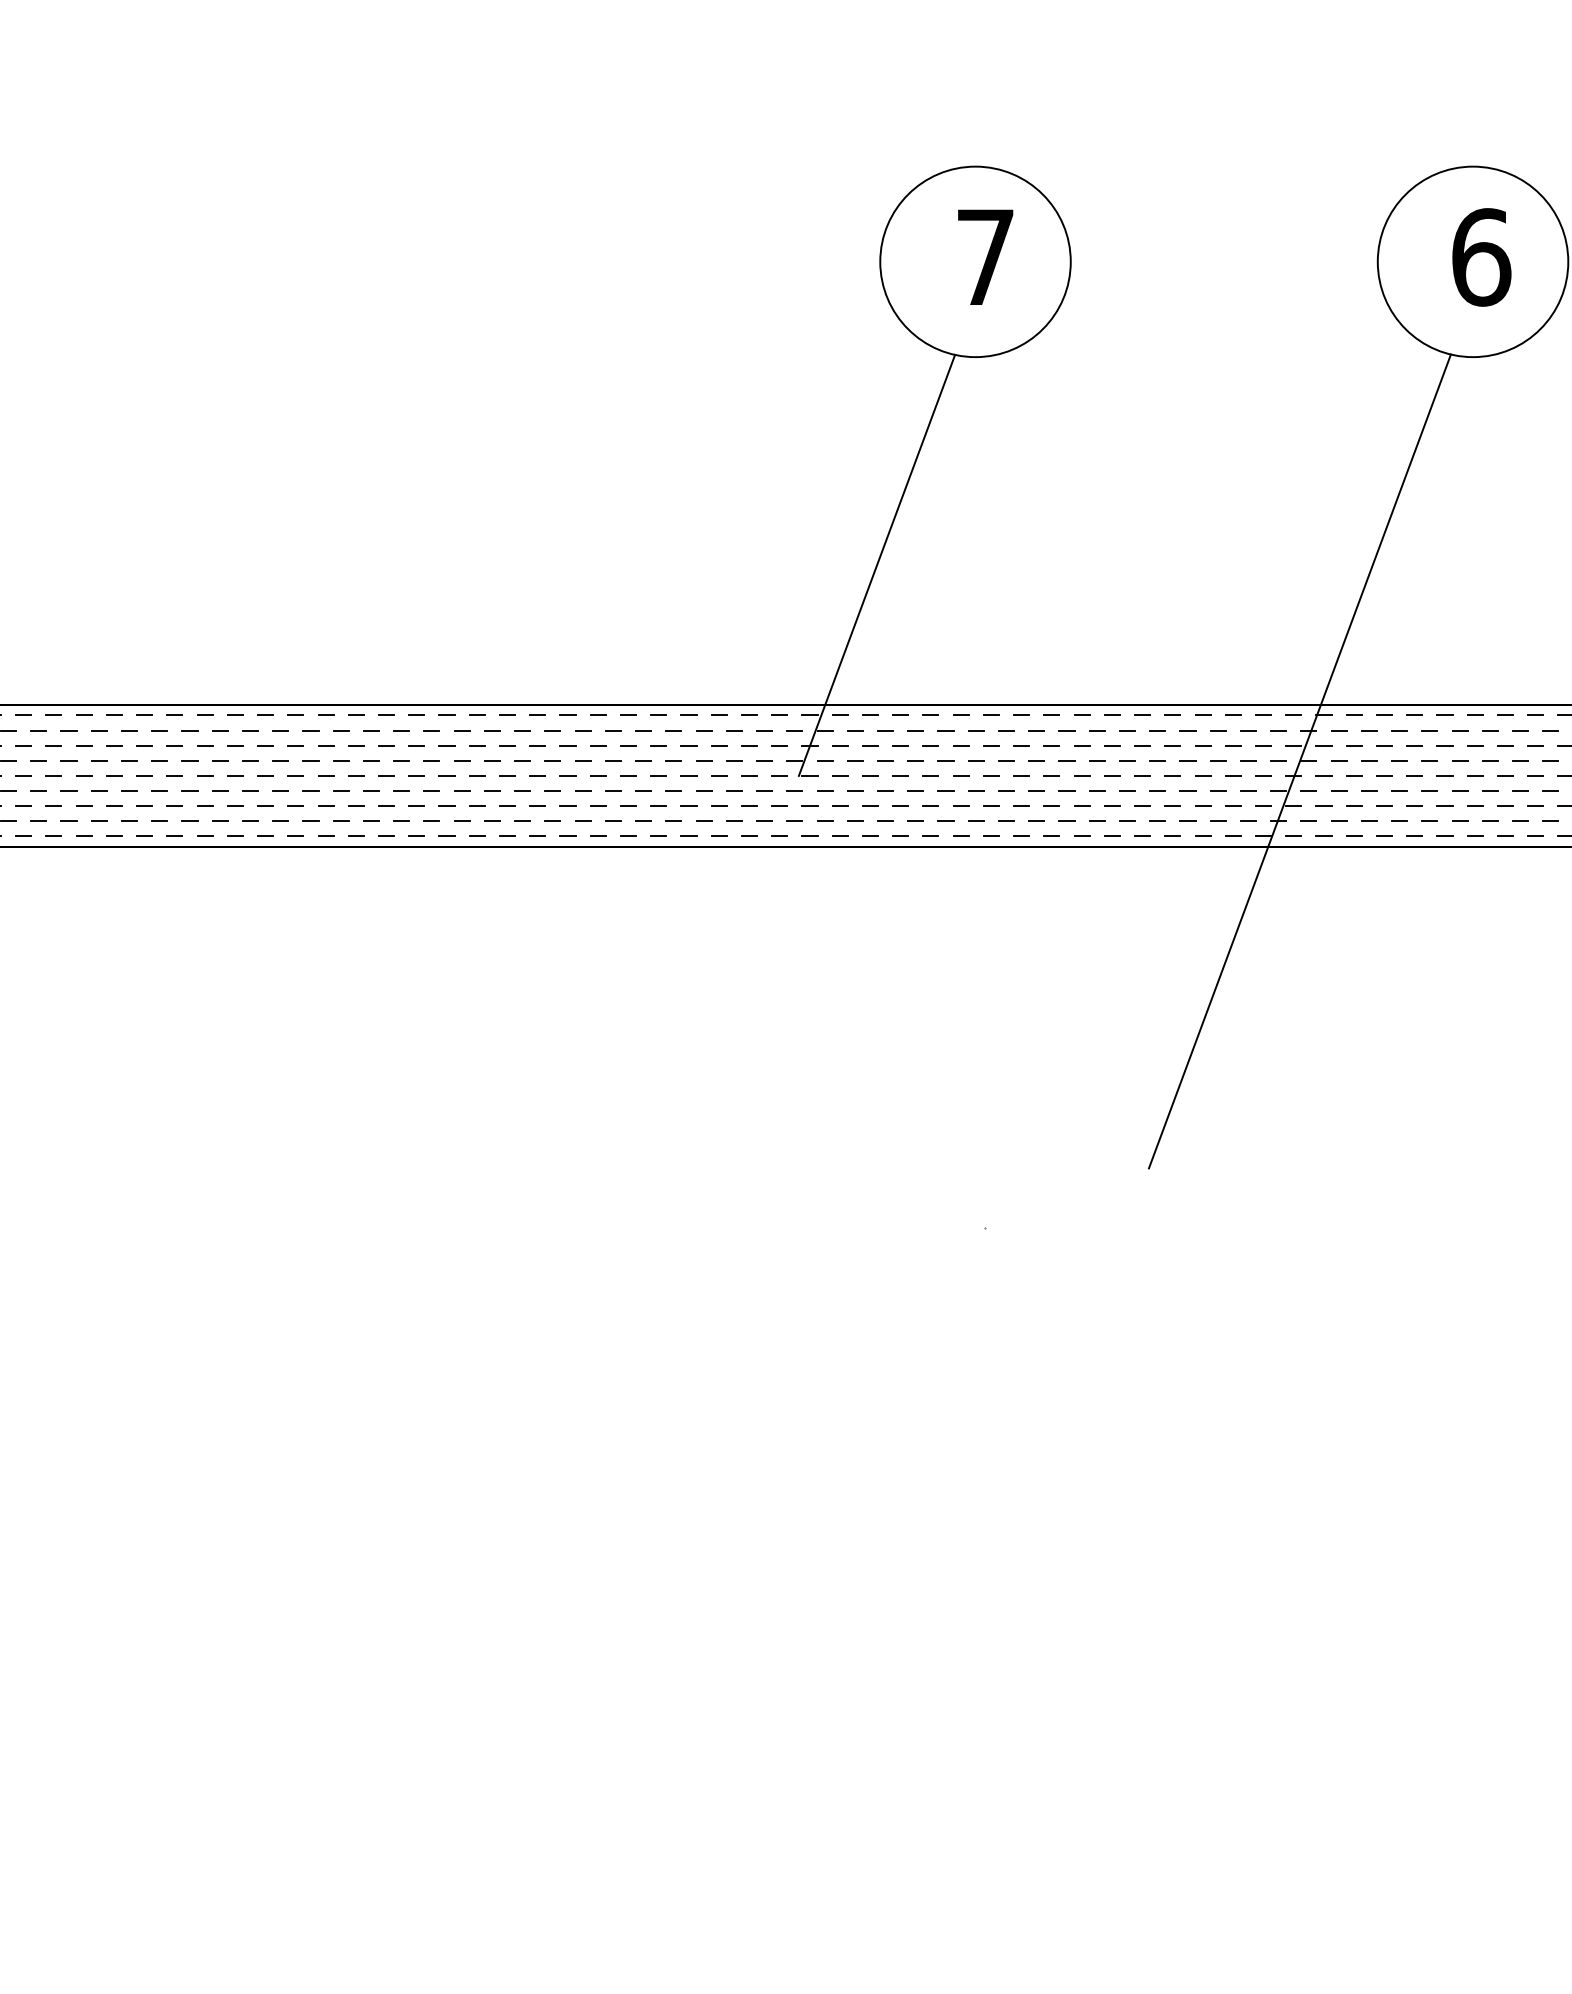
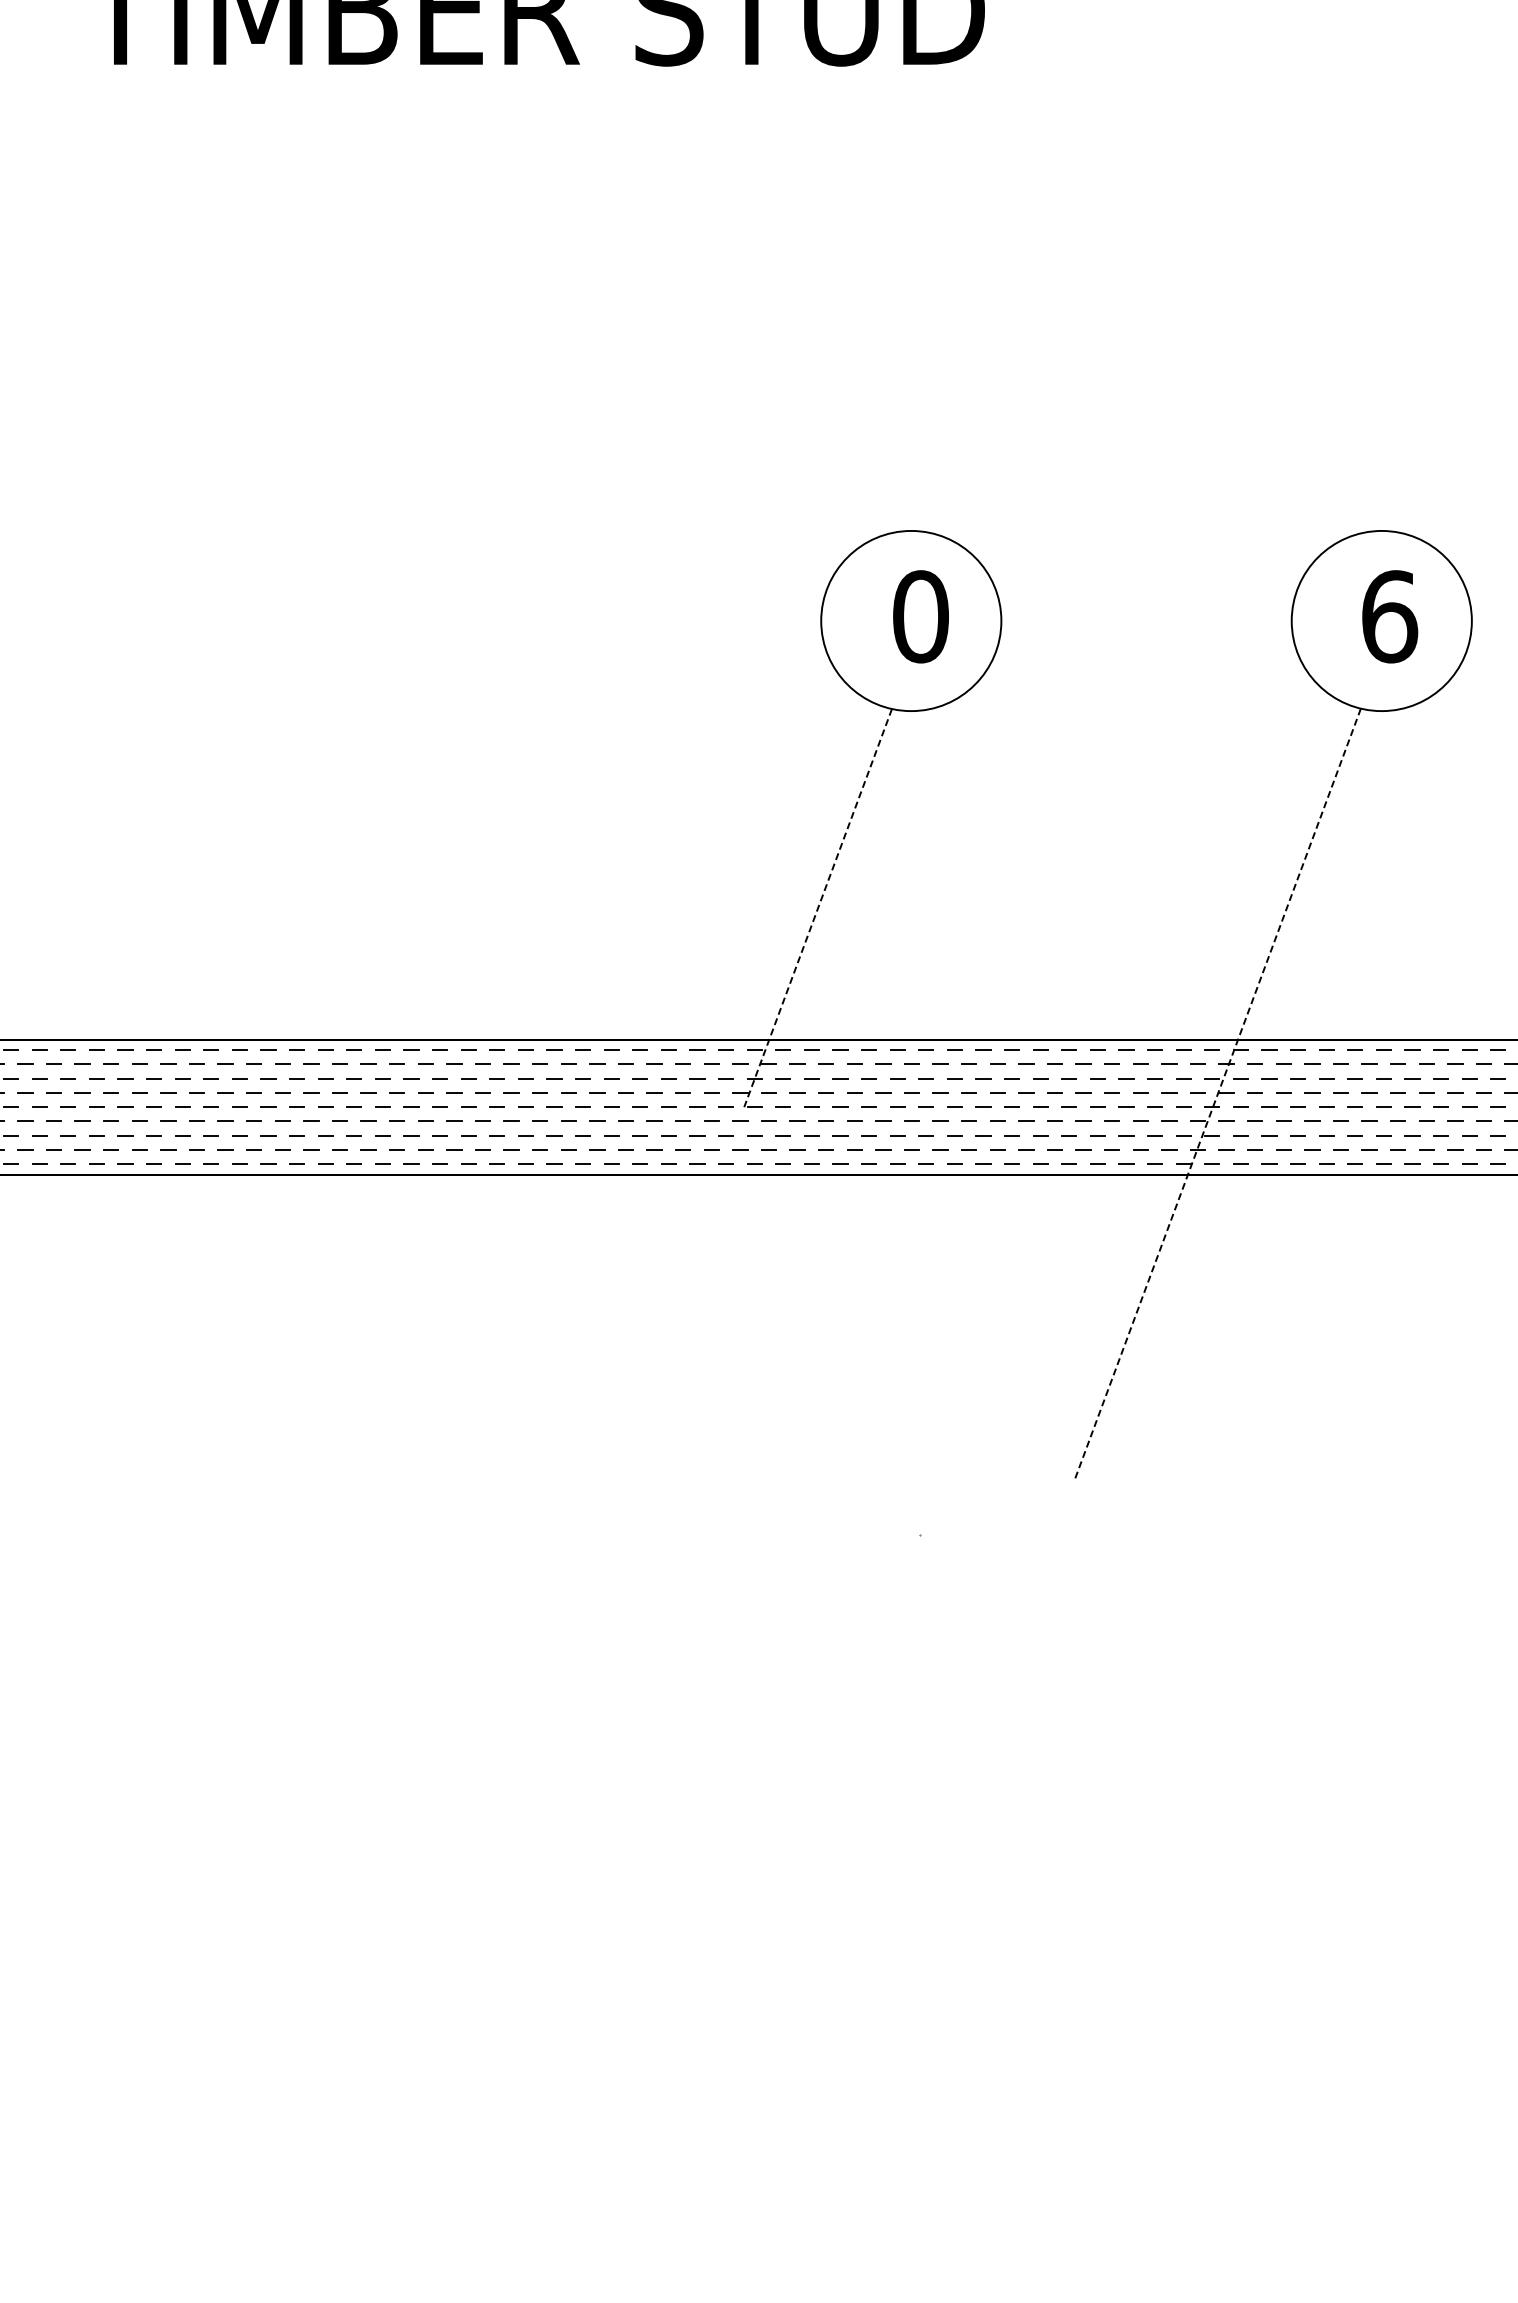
text: (985, 257) -> (920, 616), 7 -> 0
line: (876, 565) -> (817, 908), solid -> dashed
line: (1299, 761) -> (1217, 1093), solid -> dashed

